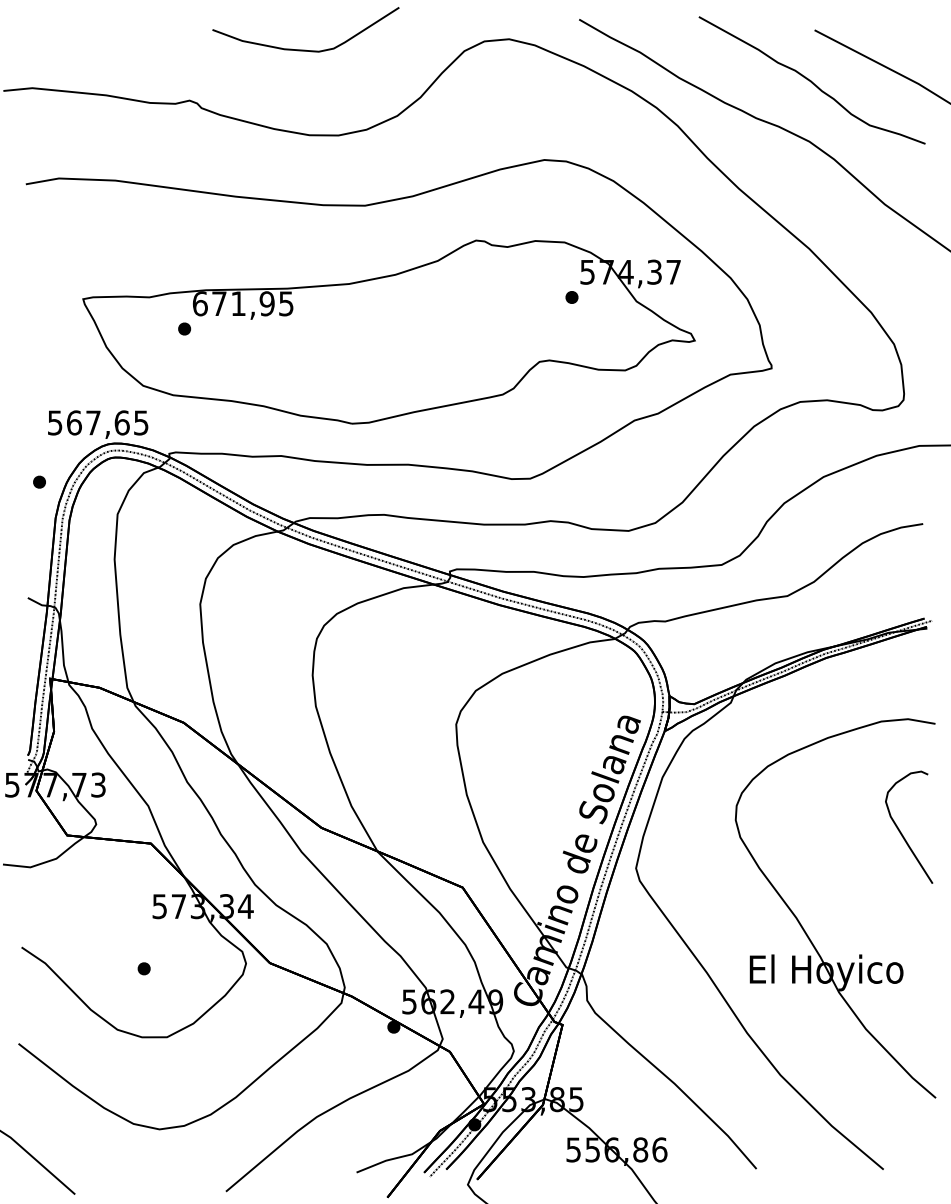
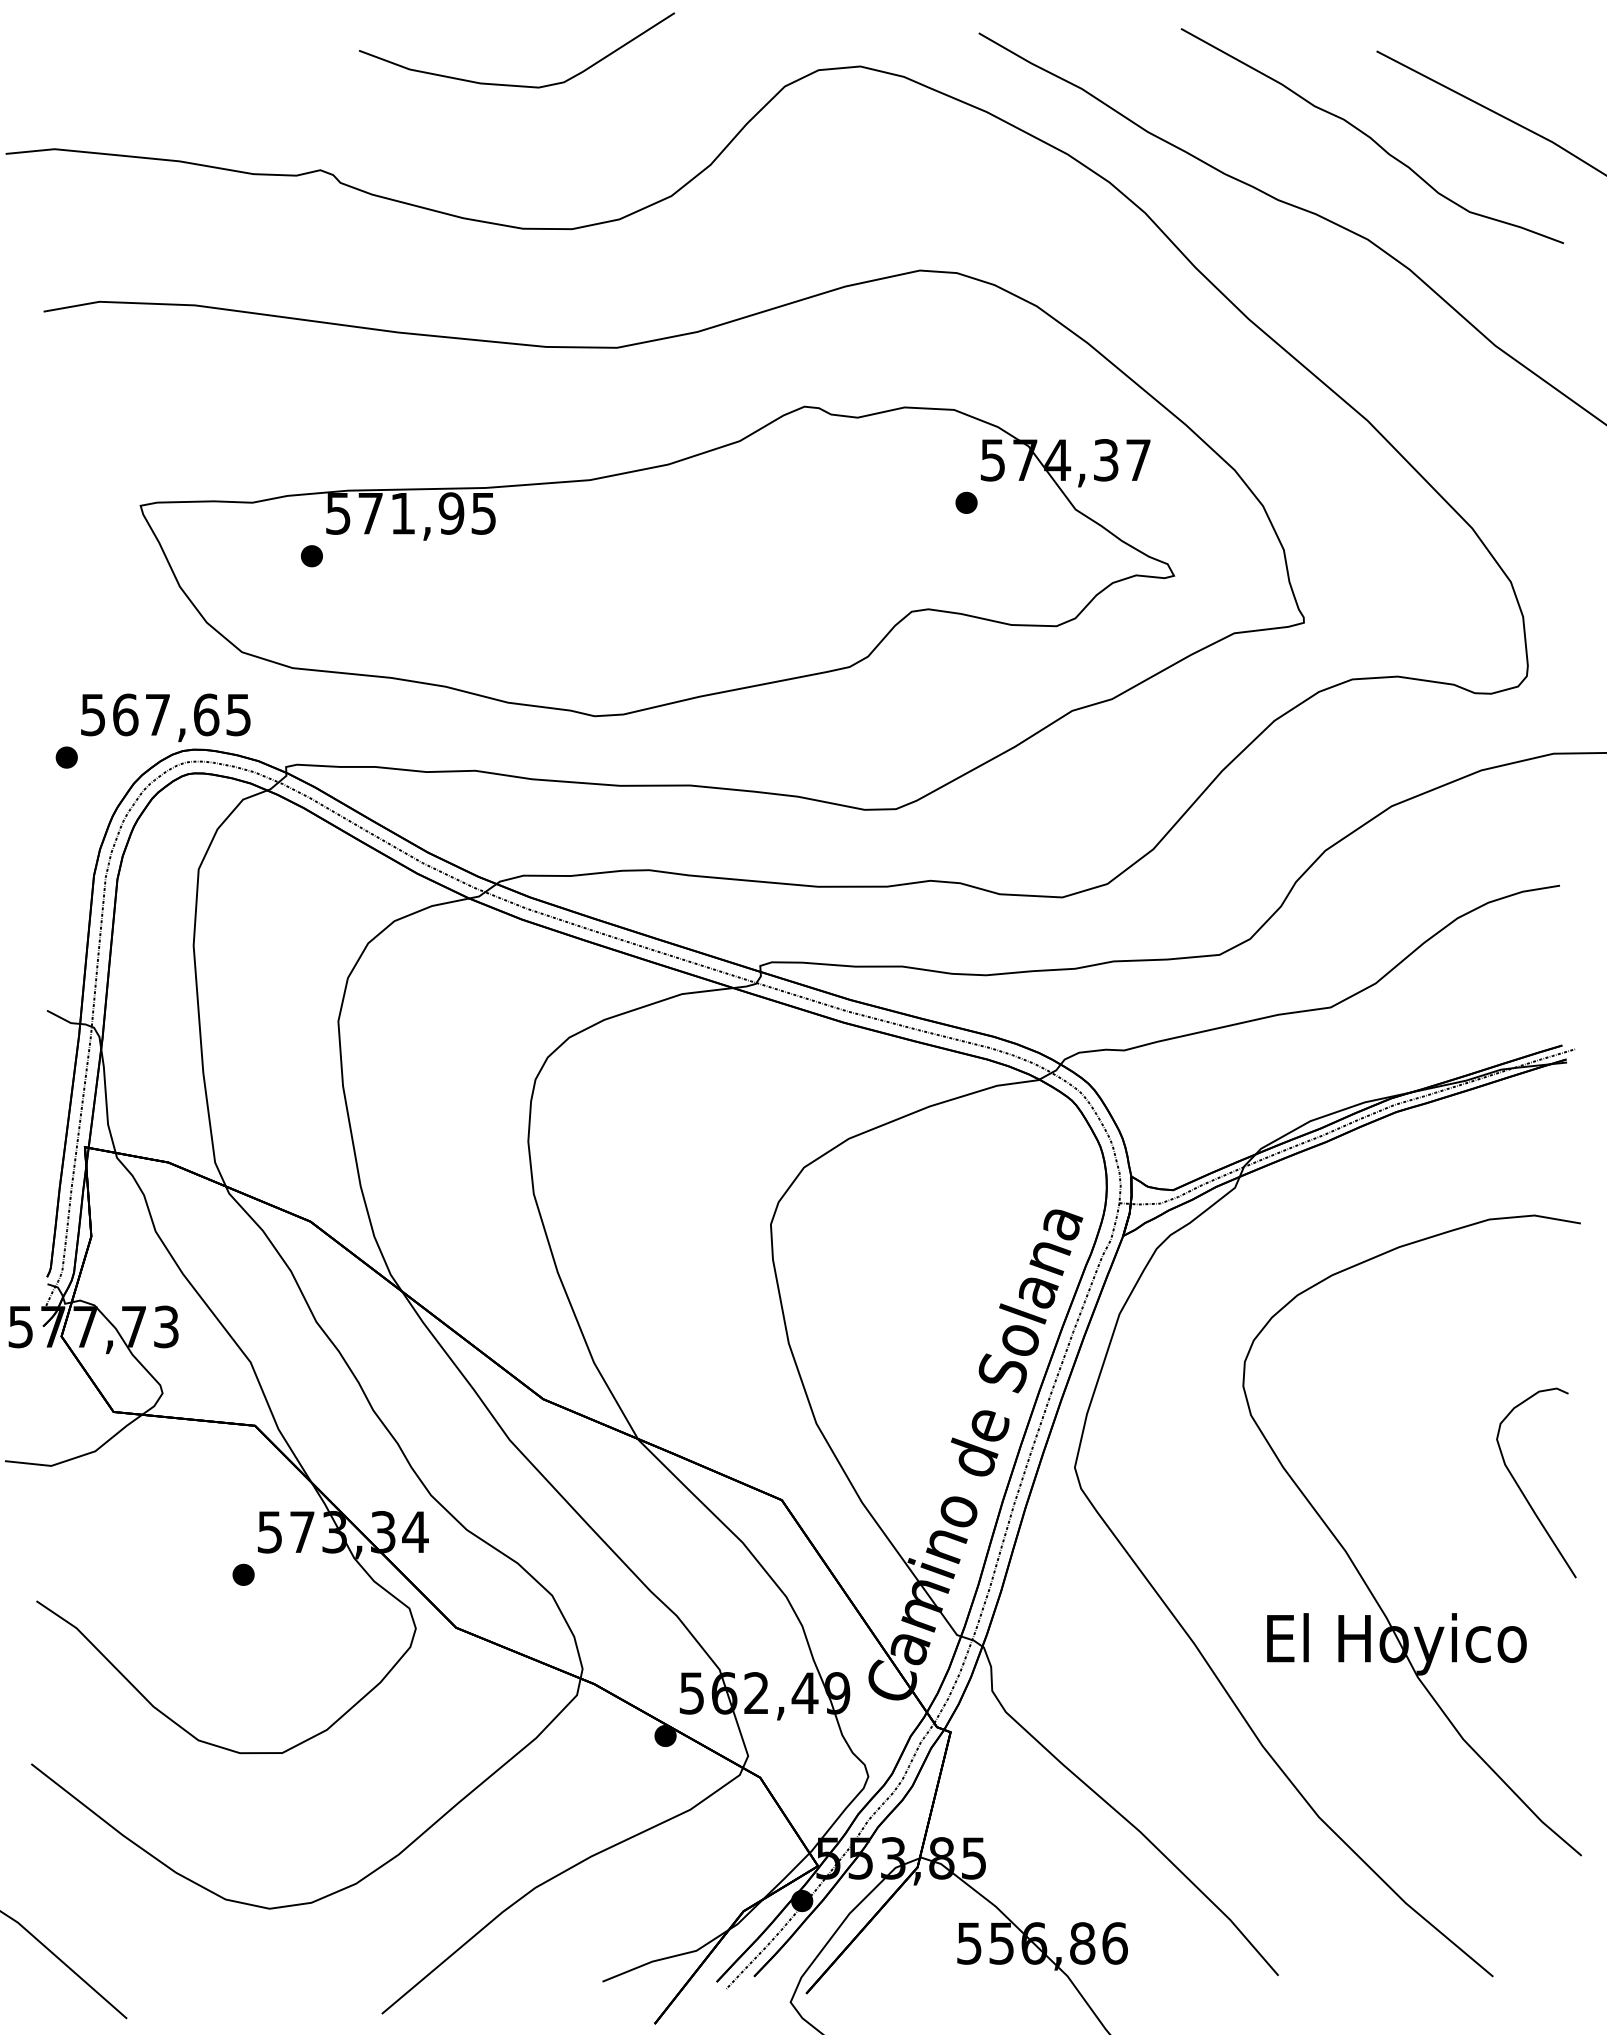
text: (199, 303) -> (337, 513), 671,95 -> 571,95
part: (39, 481) -> (66, 756), moved
part: (900, 830) -> (1521, 1488), moved
part: (143, 968) -> (242, 1574), moved

